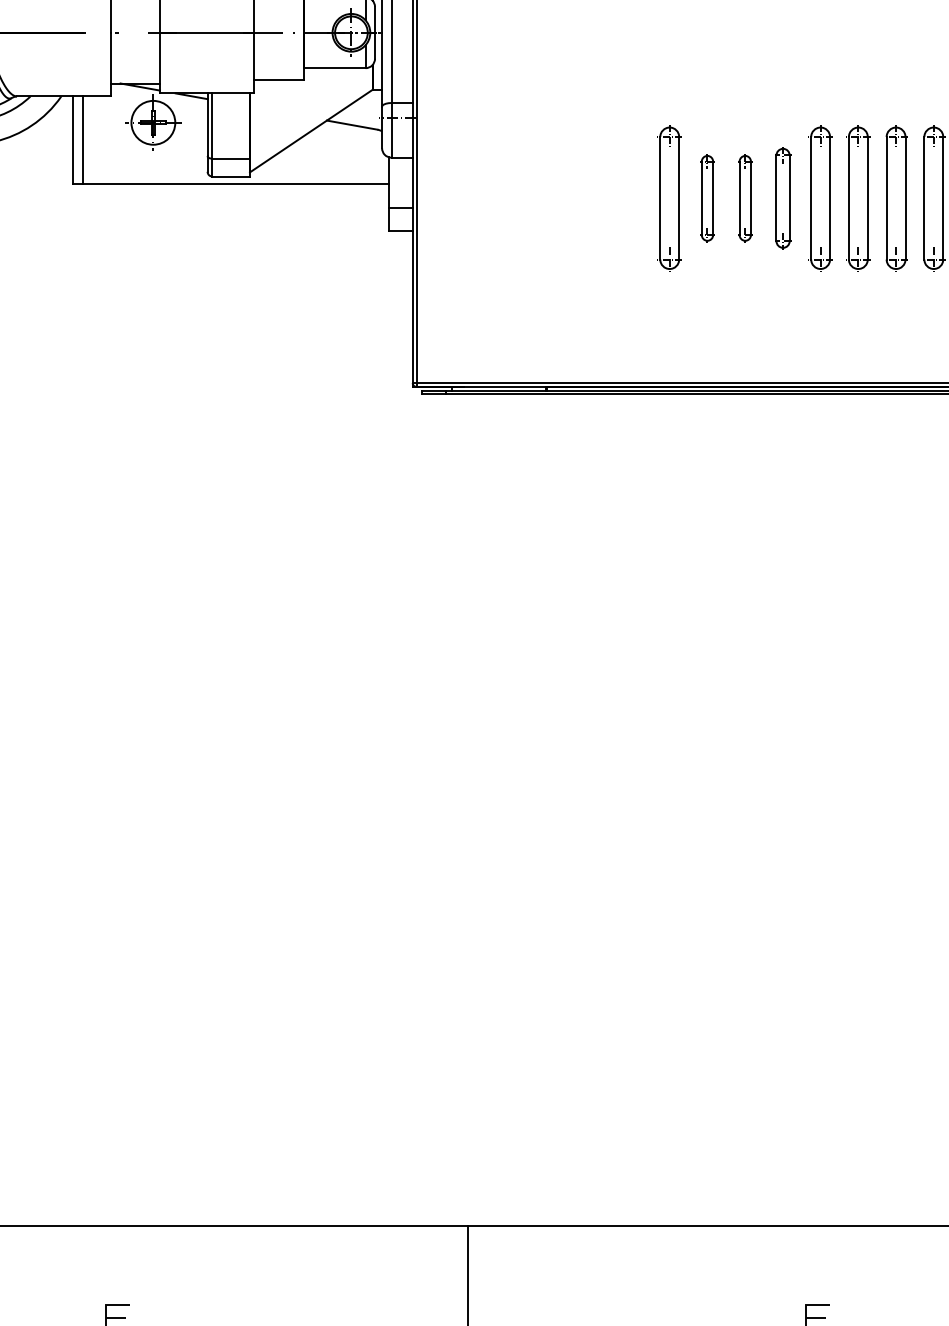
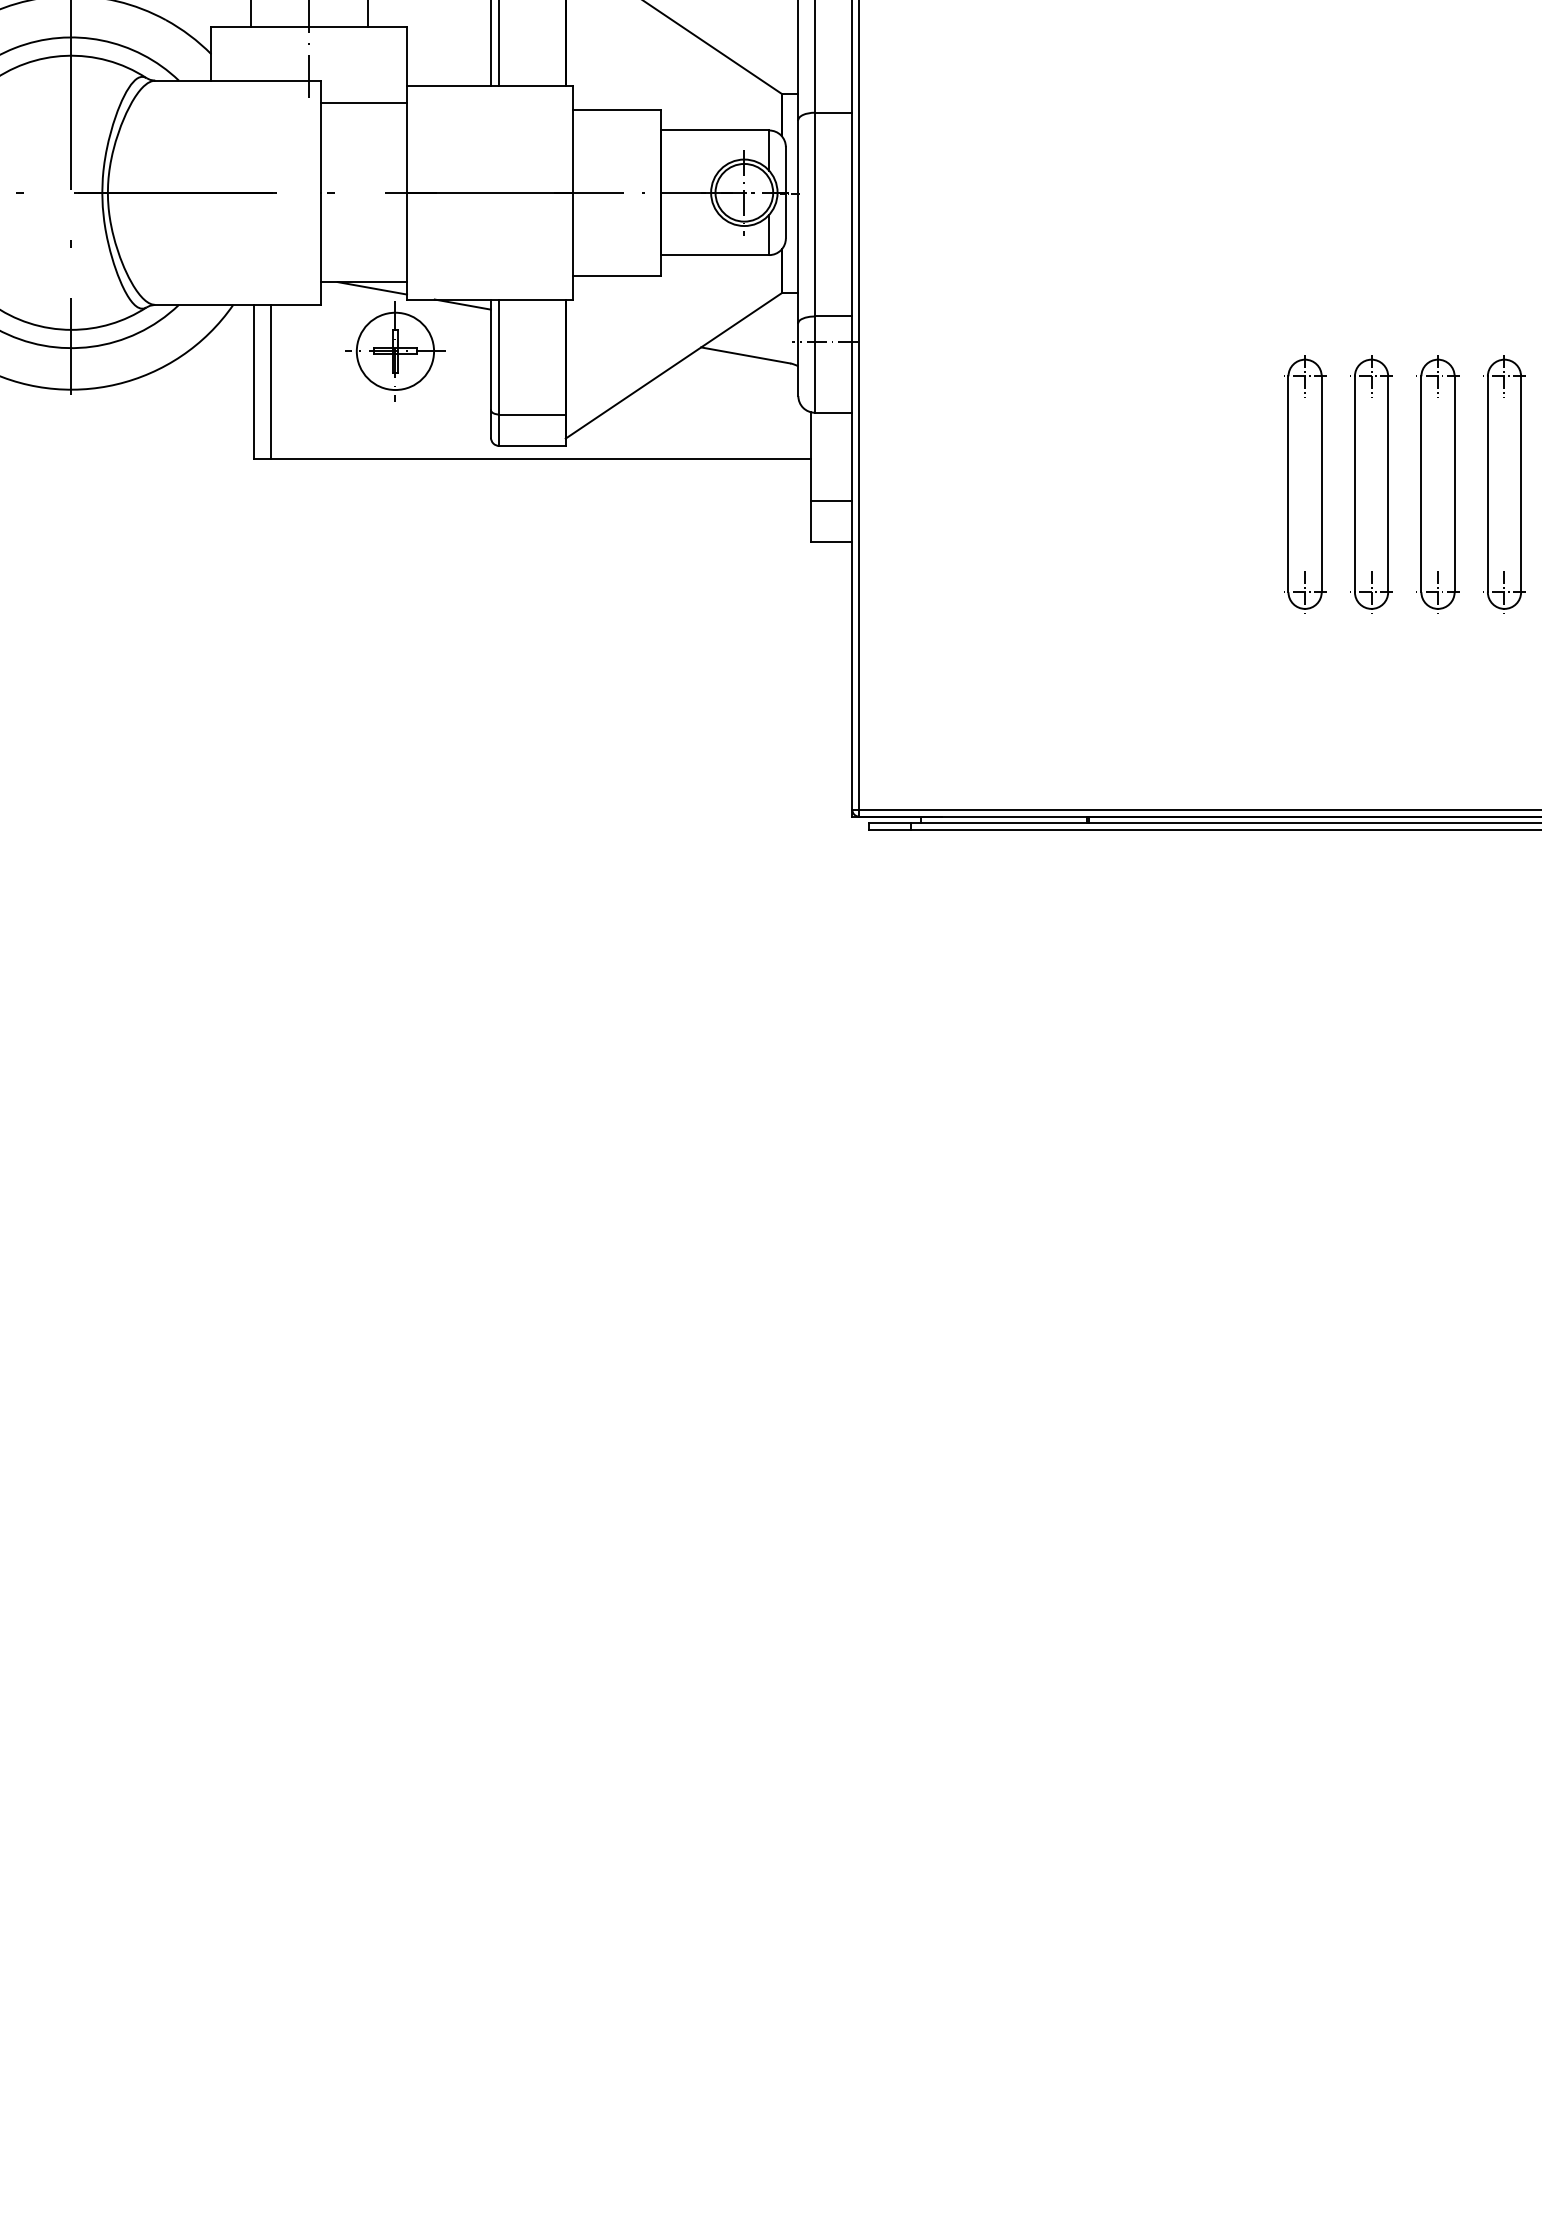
part: (707, 198) -> (1371, 484), size x1.67
part: (745, 198) -> (1438, 484), size x1.67
part: (783, 198) -> (1505, 484), size x1.43

